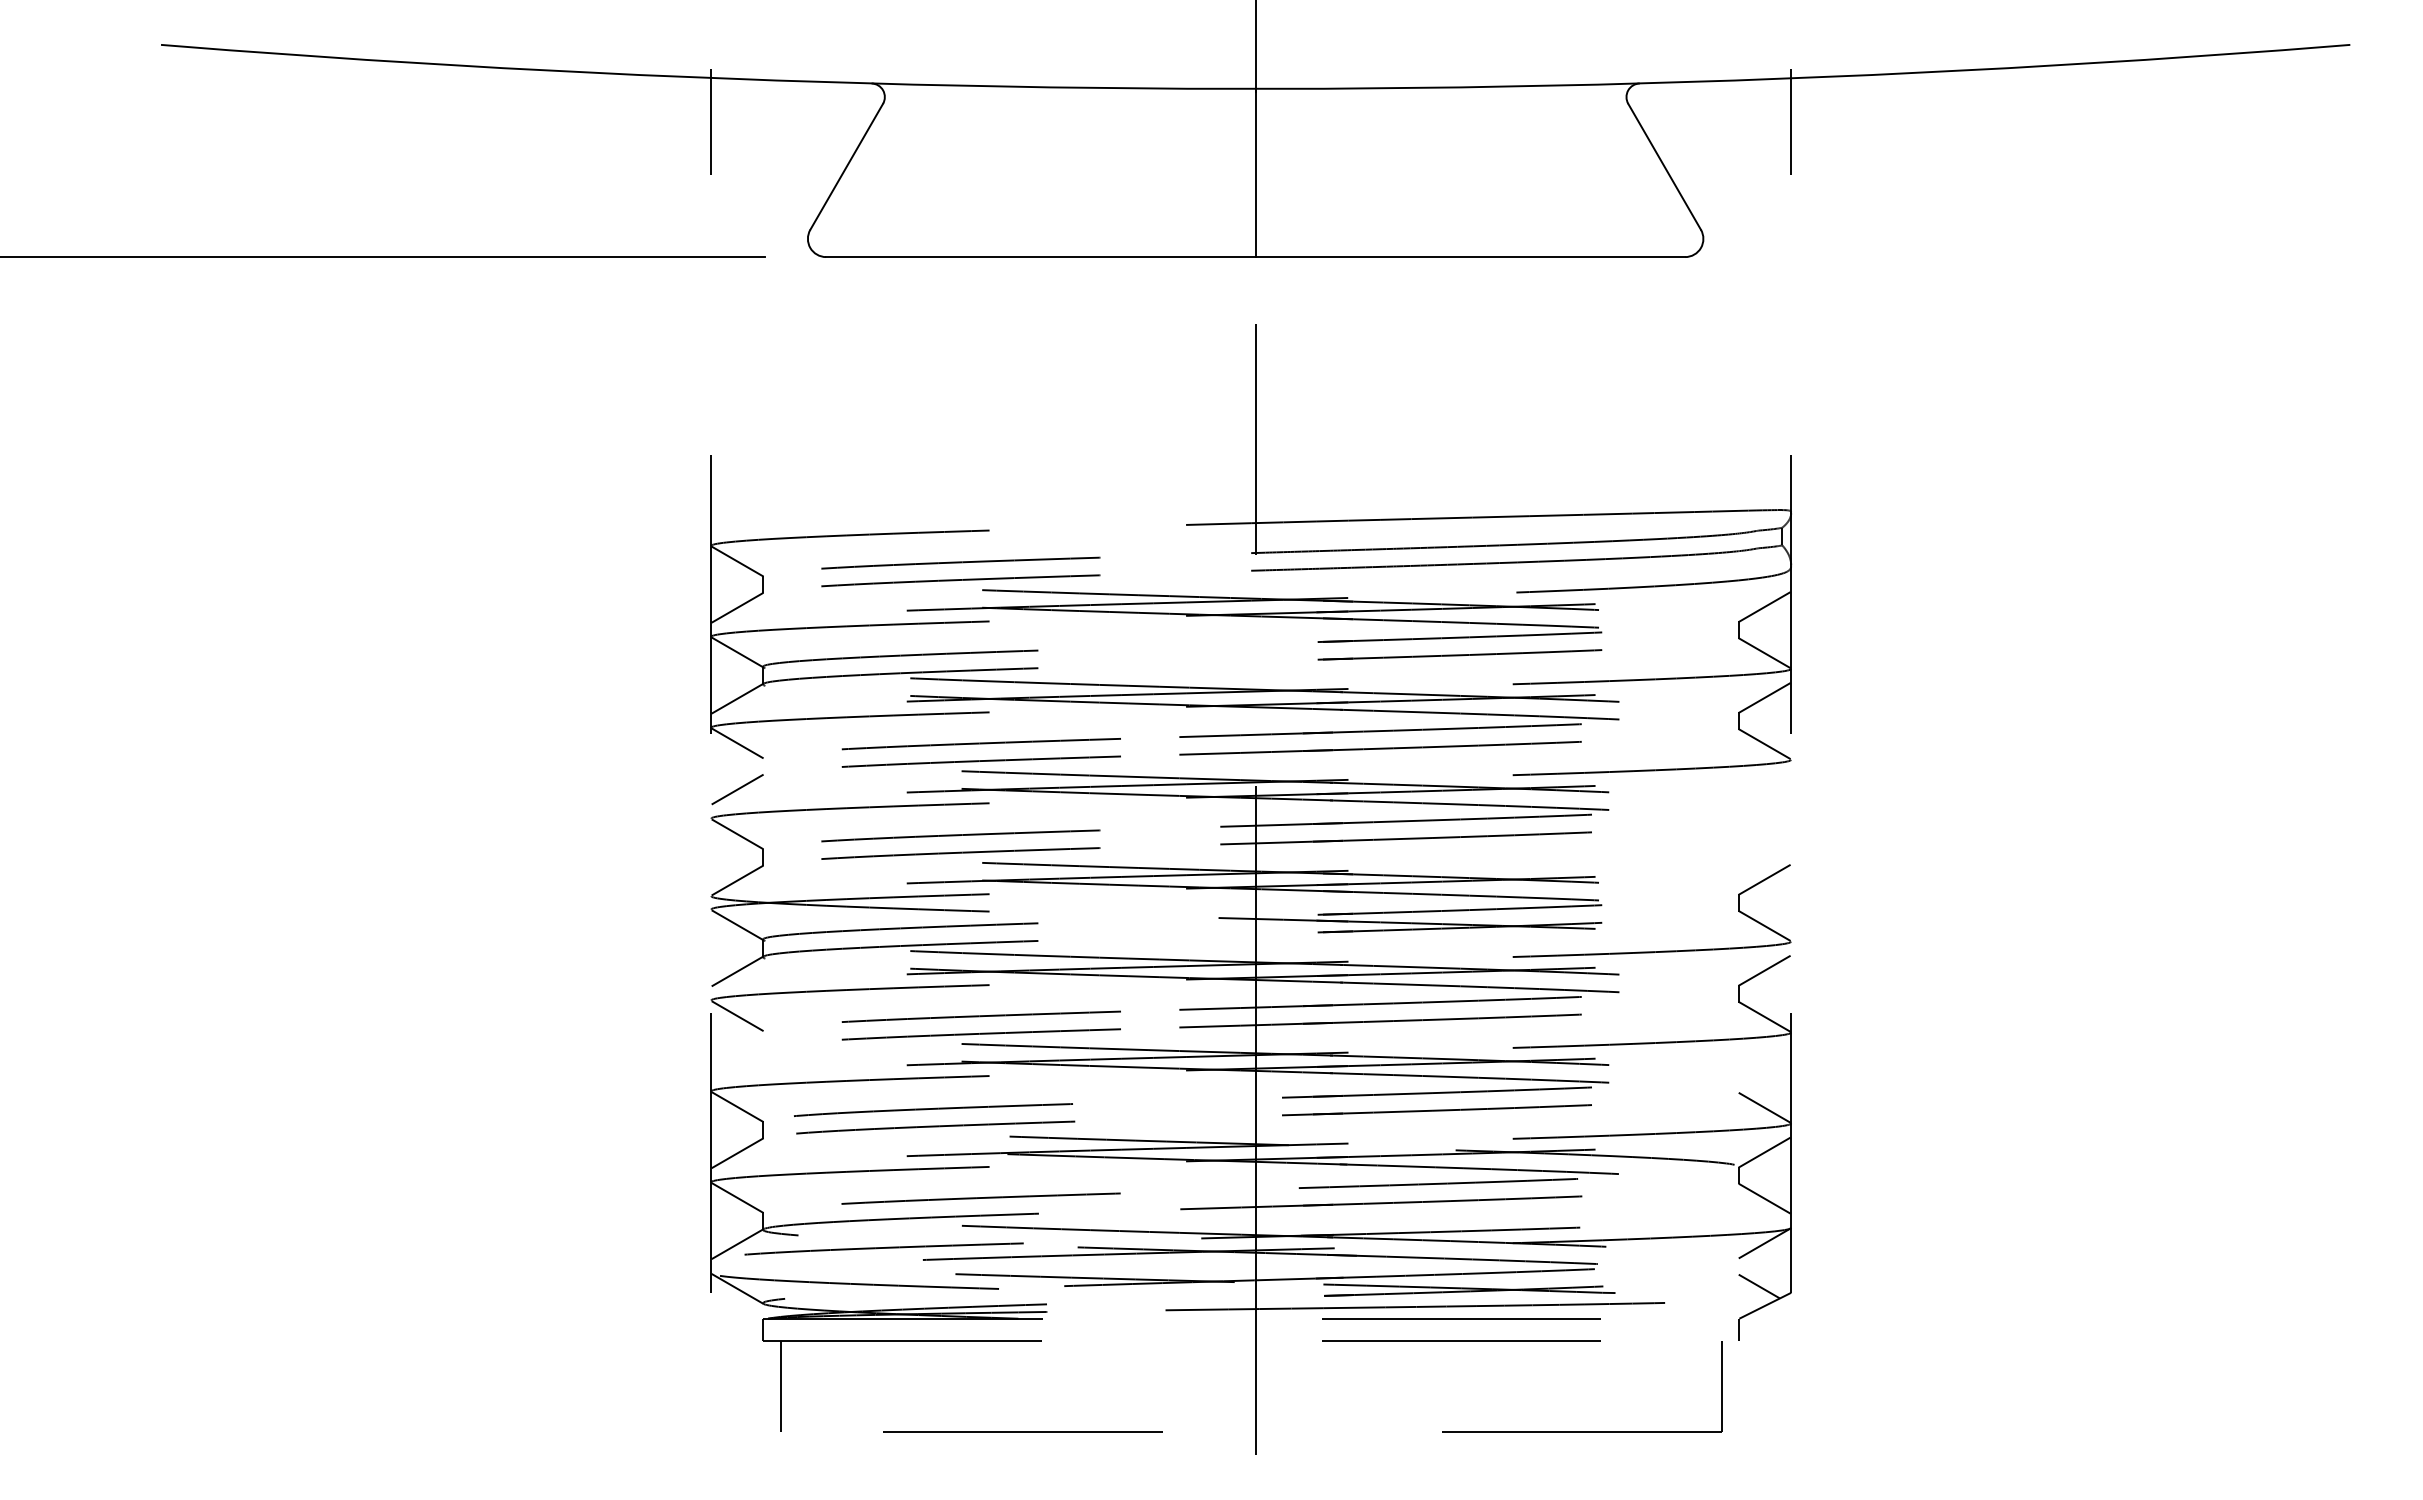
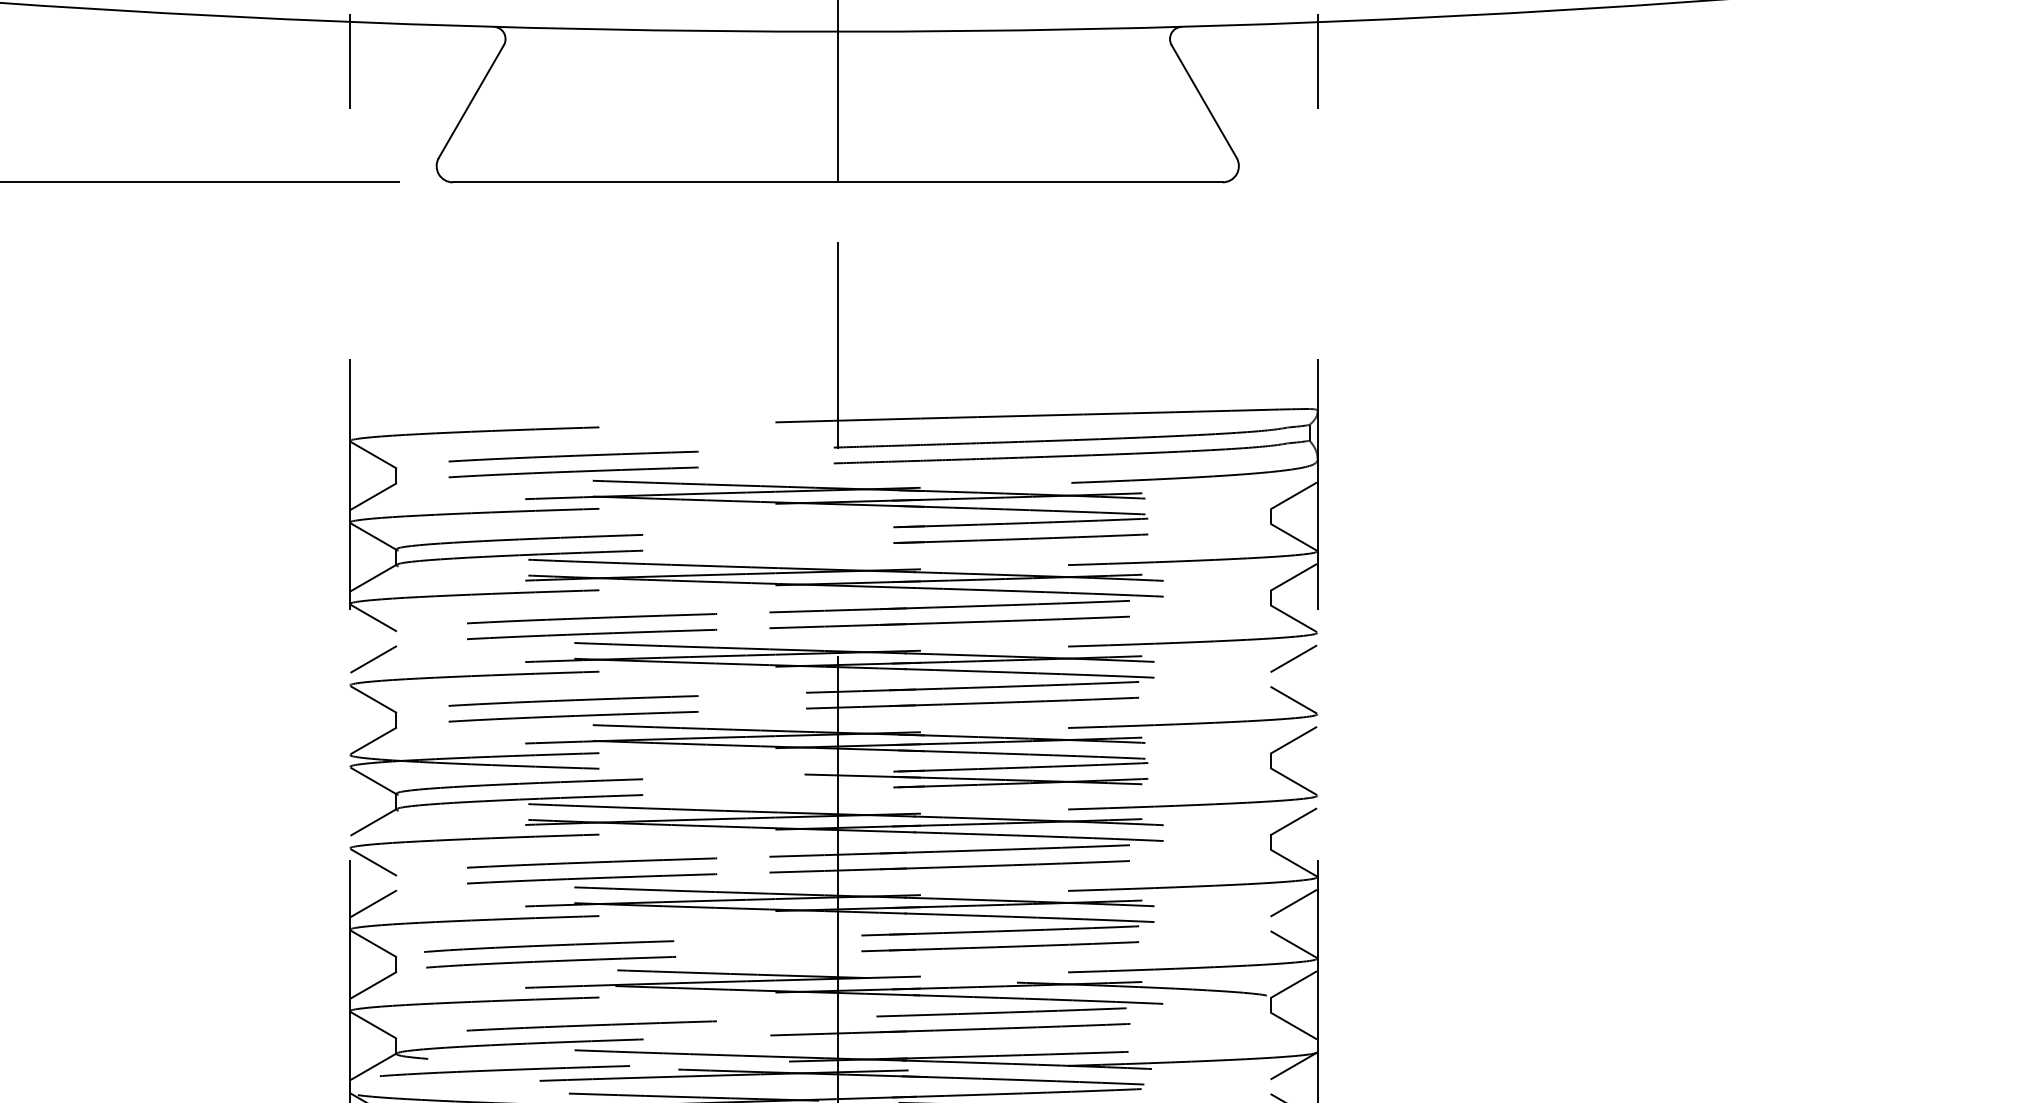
line: (1764, 788) -> (1293, 658), added
part: (1651, 860) -> (1192, 722), added
line: (1764, 1061) -> (1293, 903), added
line: (737, 1062) -> (373, 903), added

